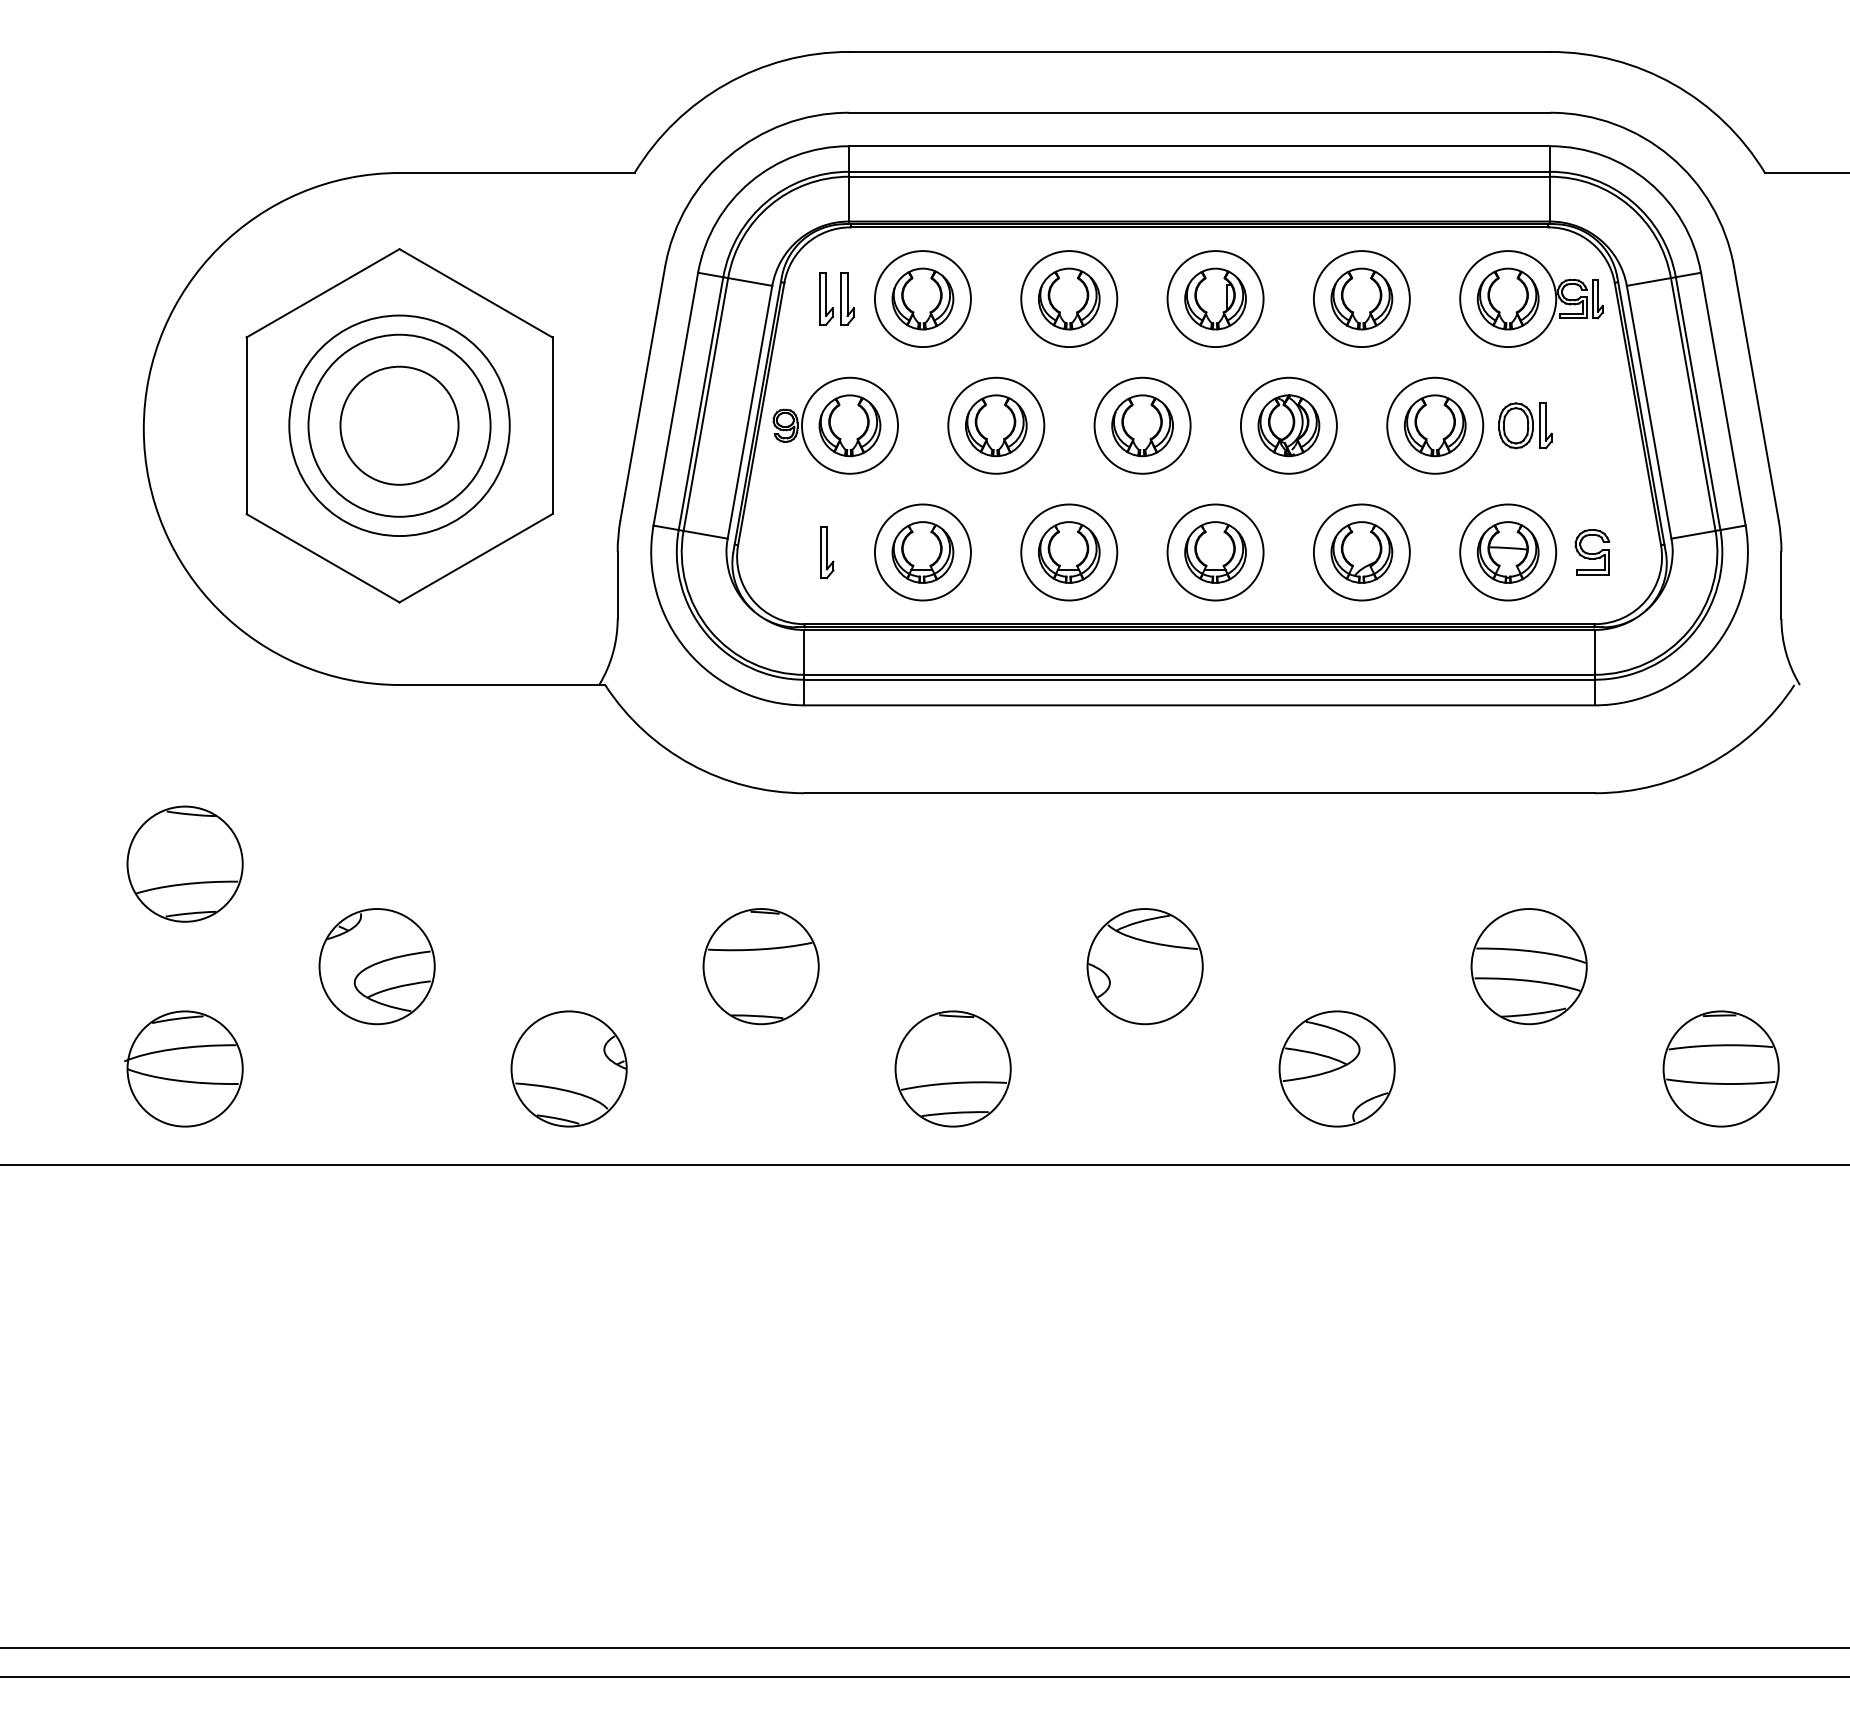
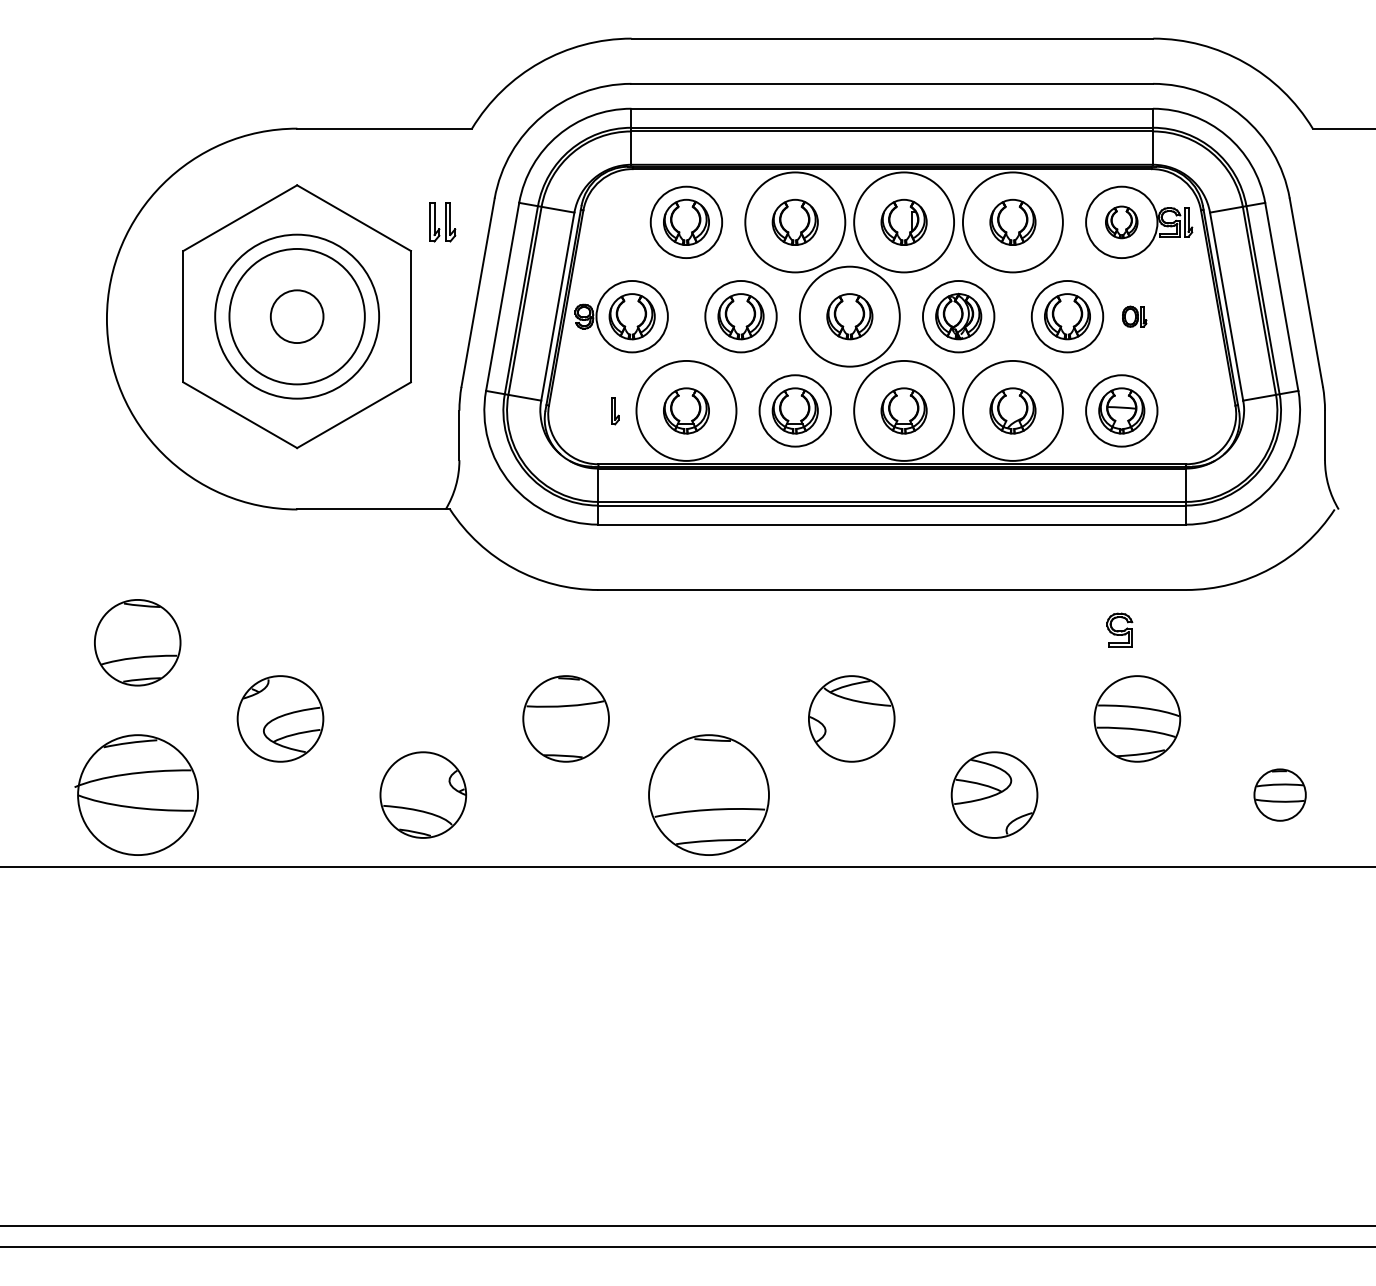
part: (836, 298) -> (442, 222), moved
part: (1507, 298) -> (1121, 222), size x0.7
circle: (1069, 299) -> (795, 222), size x1.4
circle: (1215, 299) -> (904, 222), size x1.4
circle: (1361, 299) -> (1012, 222), size x1.4
circle: (399, 425) -> (297, 316), size x0.6
circle: (1142, 425) -> (849, 316), size x1.4
part: (1525, 425) -> (1134, 316), size x0.6
part: (827, 552) -> (615, 410), size x0.7
circle: (922, 552) -> (686, 410), size x1.4
circle: (1215, 552) -> (904, 410), size x1.4
circle: (1361, 552) -> (1012, 410), size x1.4
part: (1592, 552) -> (1119, 630), moved
part: (183, 1068) -> (136, 794), size x1.4
part: (952, 1068) -> (708, 794), size x1.4
part: (1720, 1068) -> (1279, 794), size x0.6

